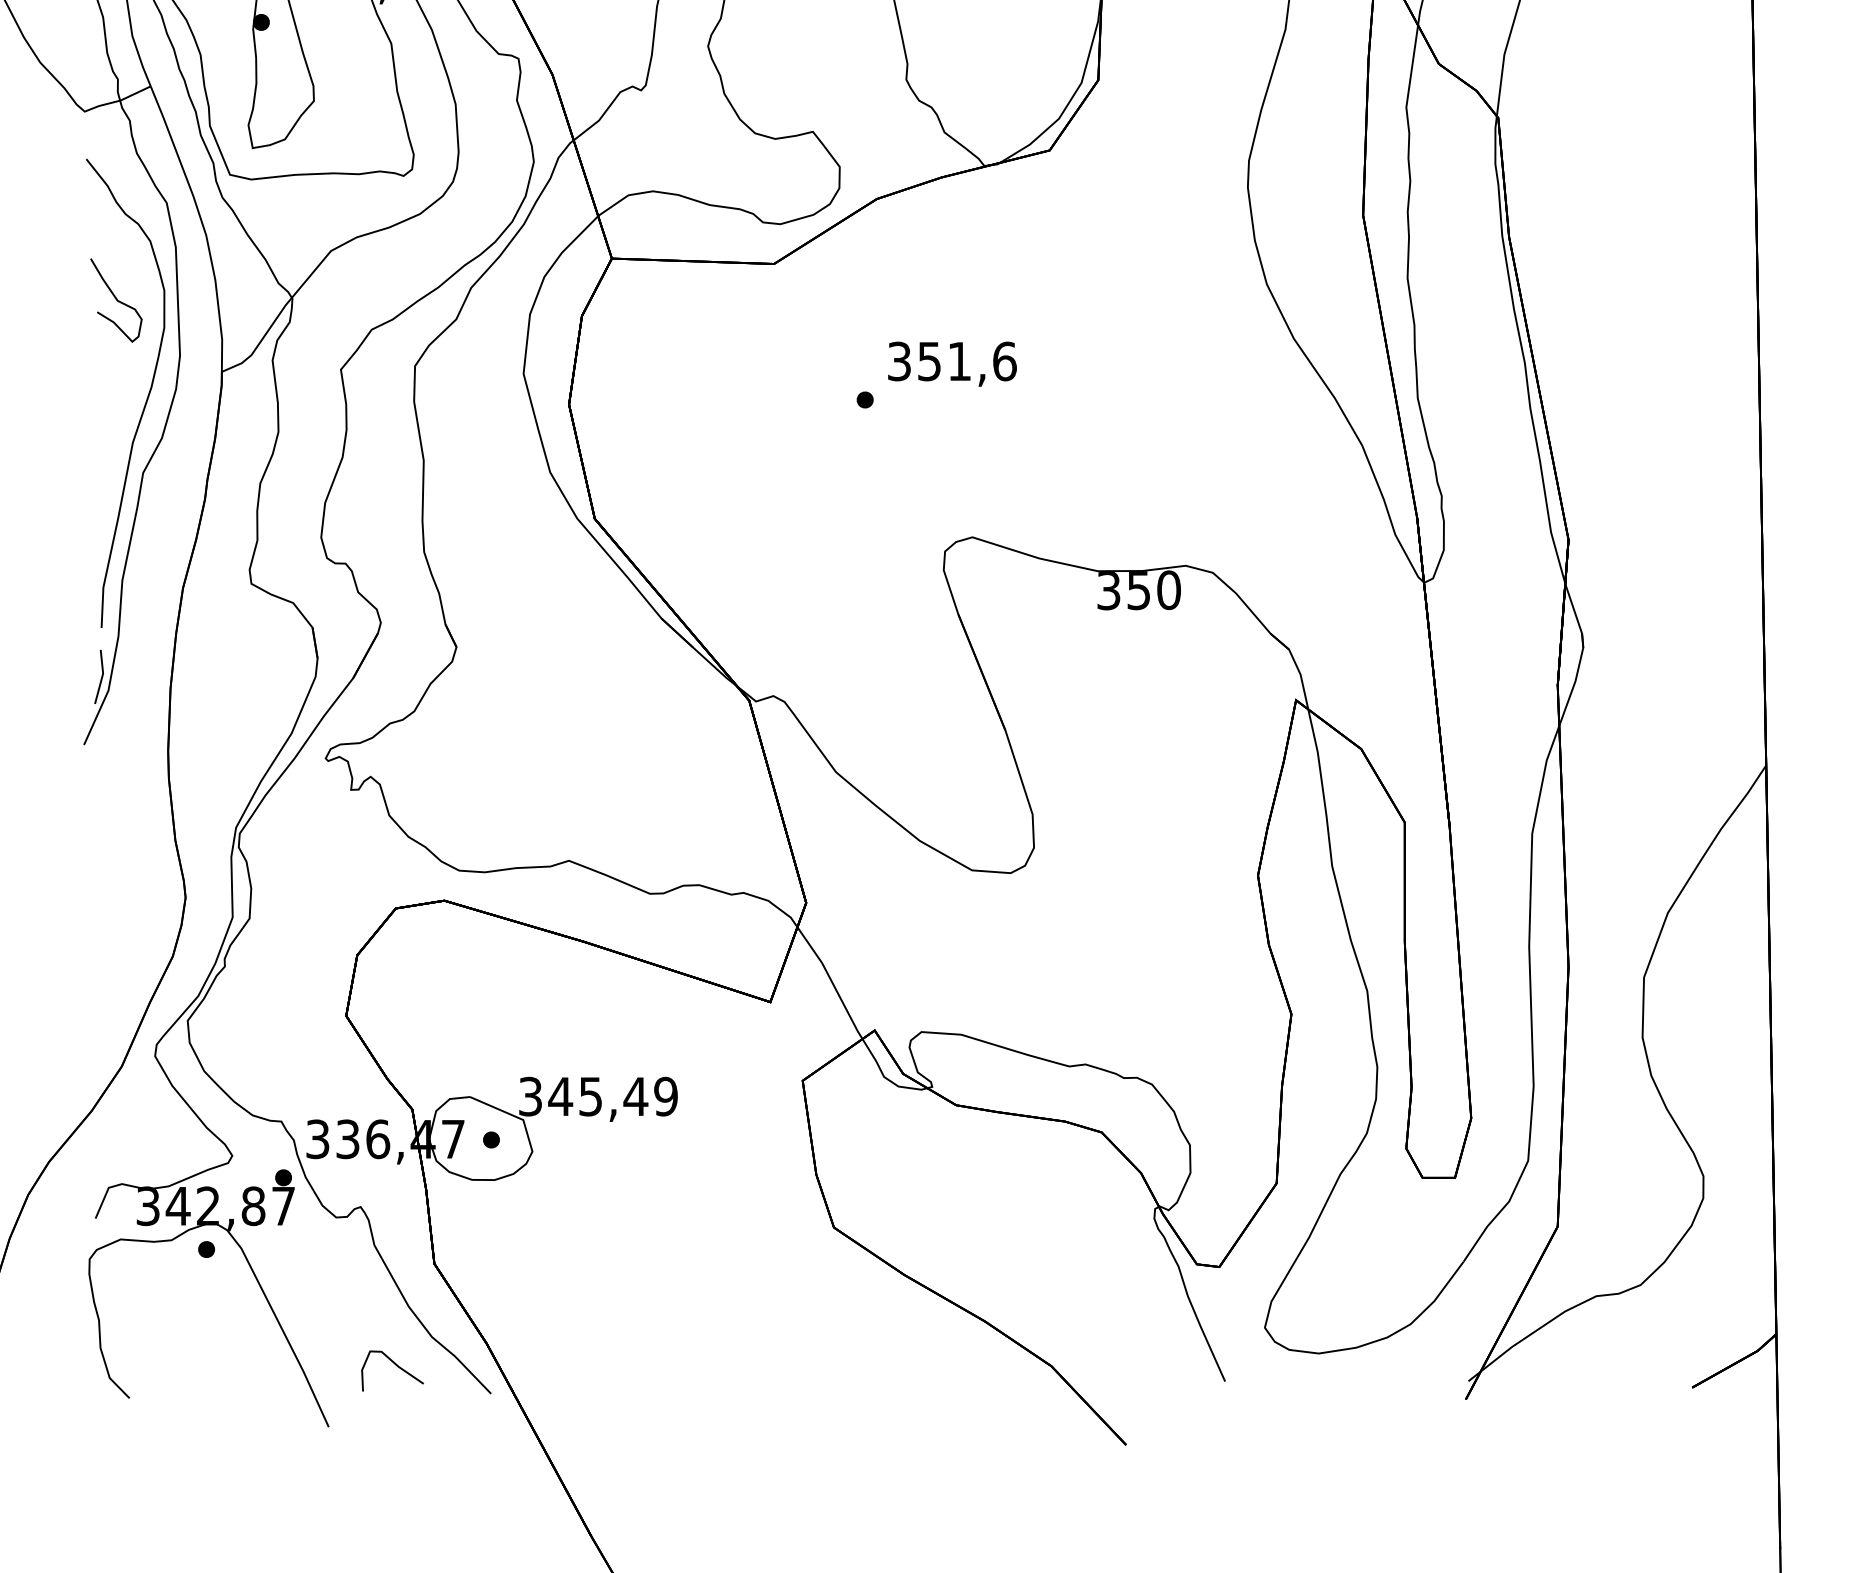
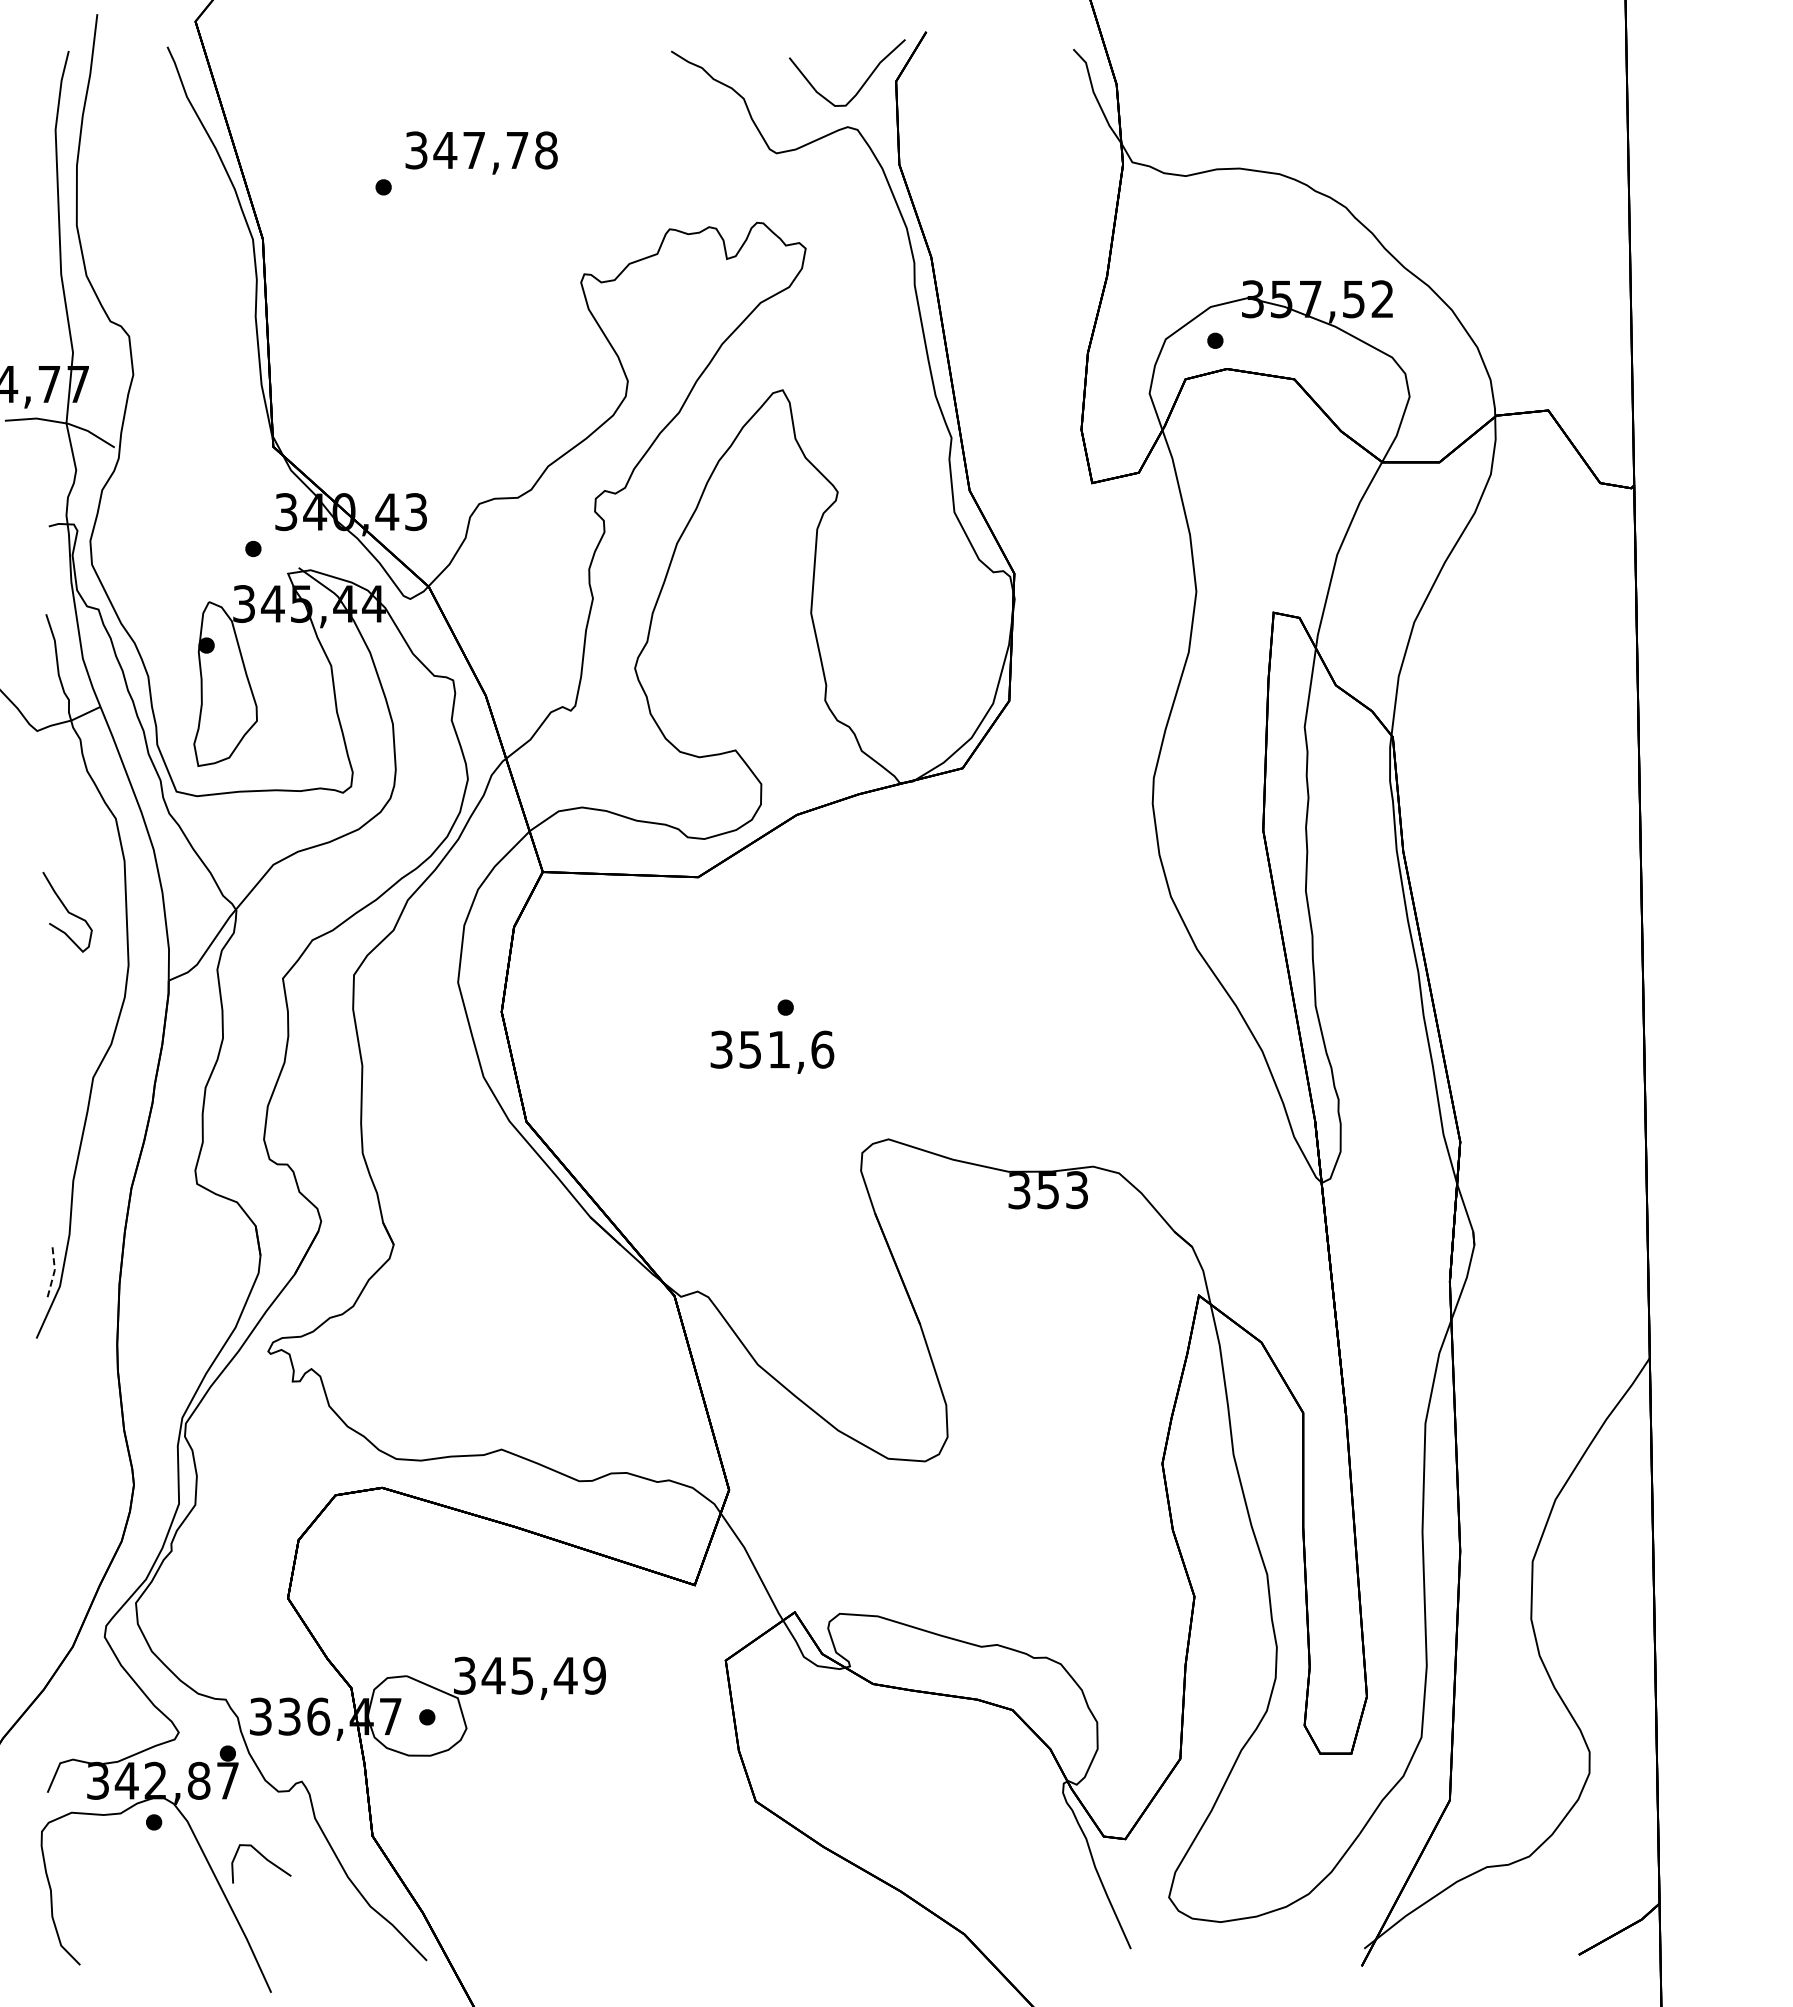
text: (952, 363) -> (772, 1051), moved
curve: (145, 400) -> (95, 1008), removed
text: (1168, 590) -> (1076, 1190), 350 -> 353
line: (101, 677) -> (53, 1273), solid -> dashed
curve: (396, 1366) -> (265, 1859), moved

